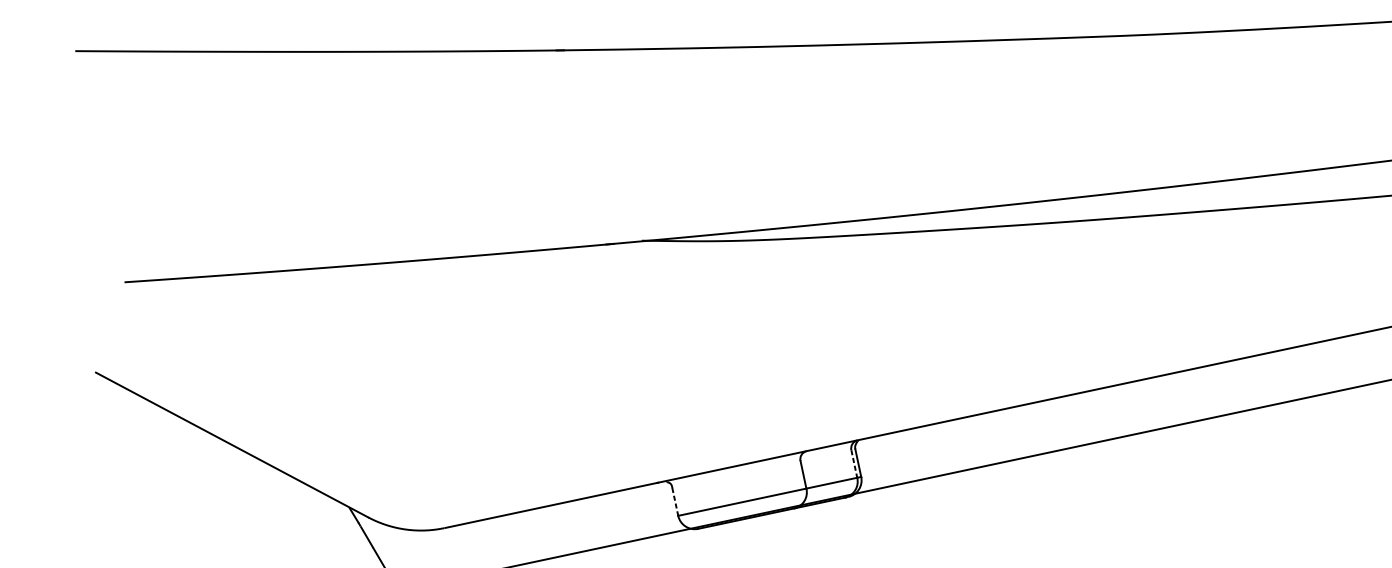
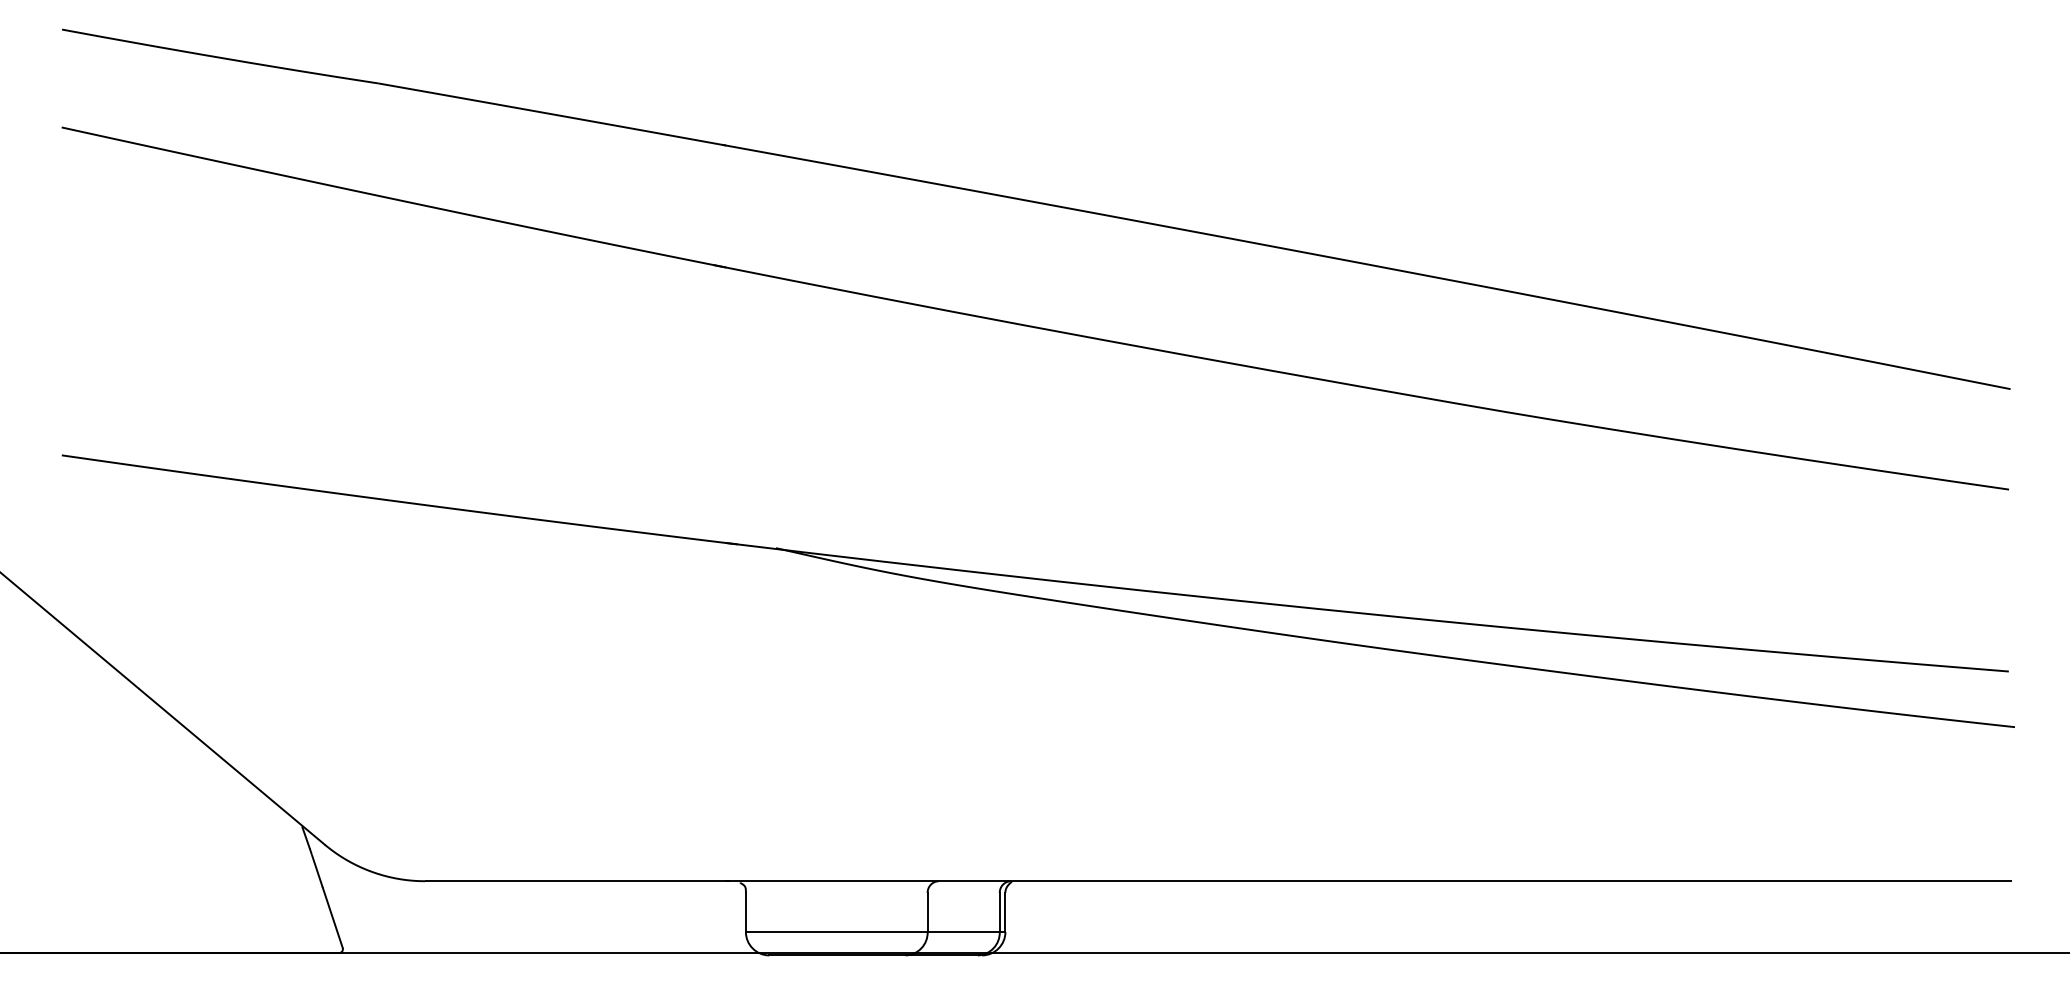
line: (854, 464) -> (999, 912), dashed -> solid
line: (675, 502) -> (745, 912), dashed -> solid

